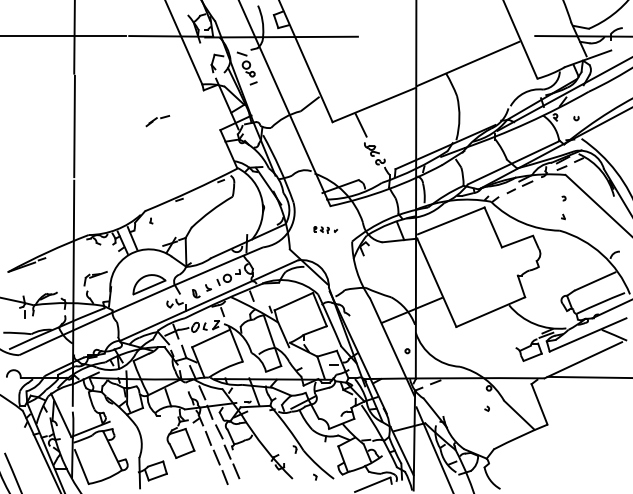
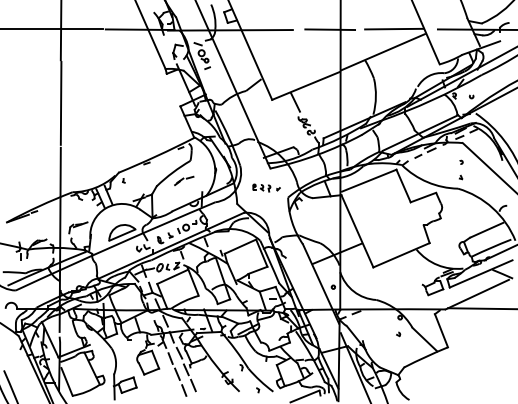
line: (482, 34) -> (394, 28), added
line: (403, 36) -> (330, 29), added
part: (158, 120) -> (184, 180), moved
part: (325, 229) -> (266, 187), size x1.43

